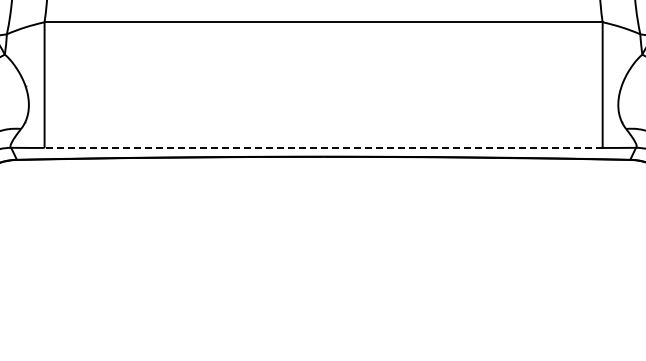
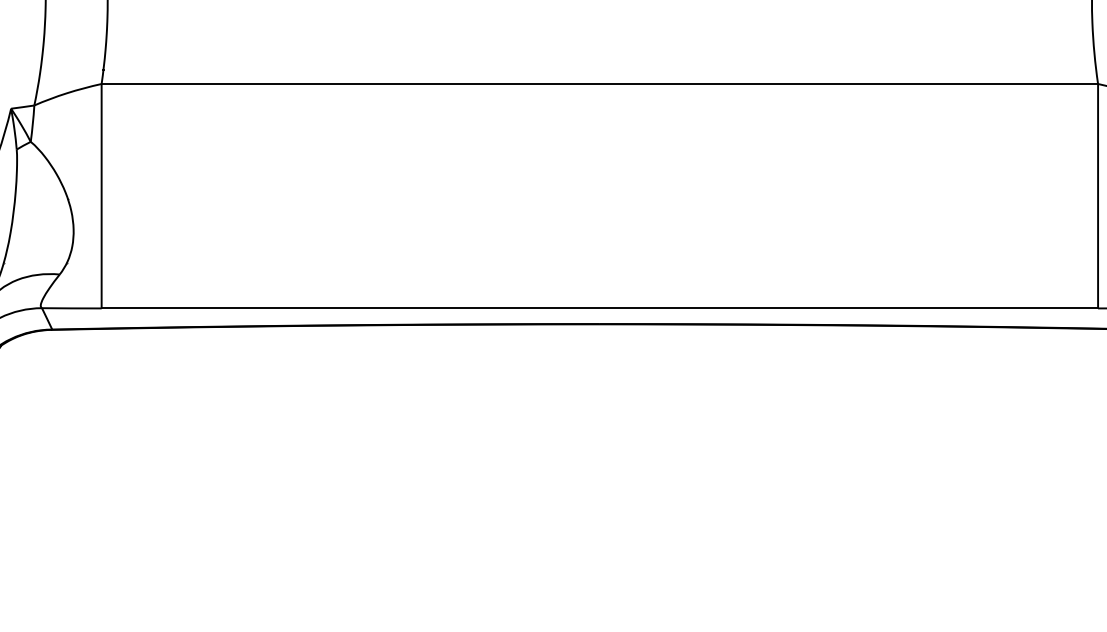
line: (323, 147) -> (599, 307), dashed -> solid

